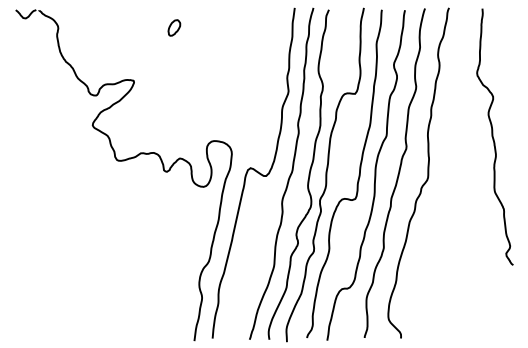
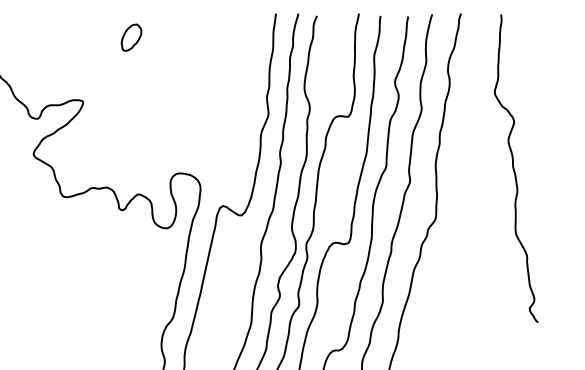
part: (174, 27) -> (131, 37), size x1.4

